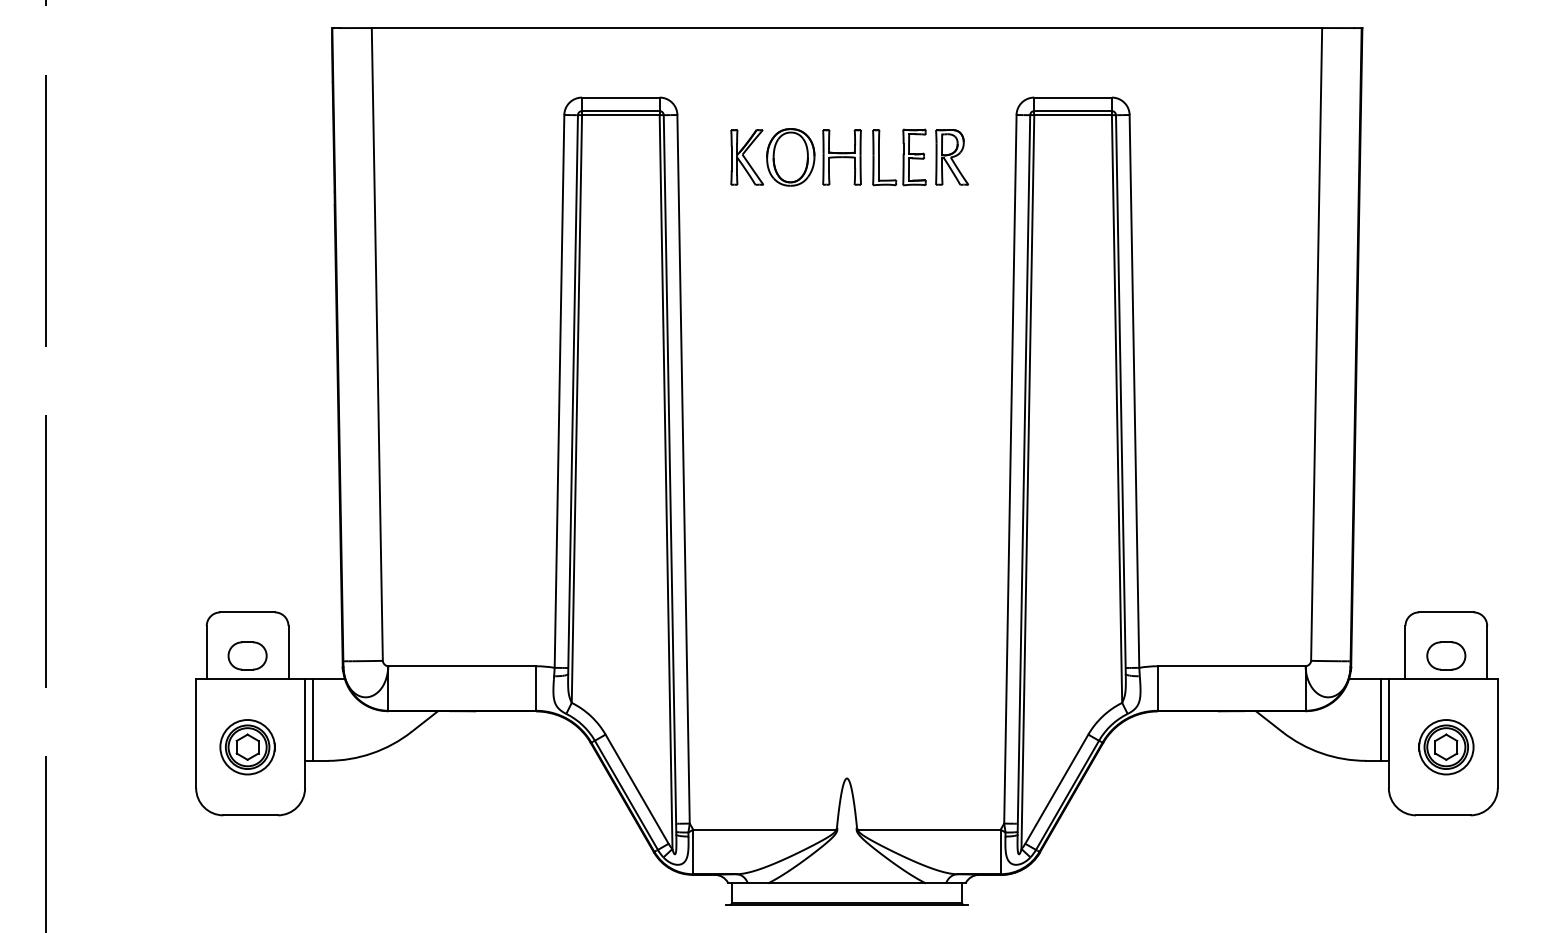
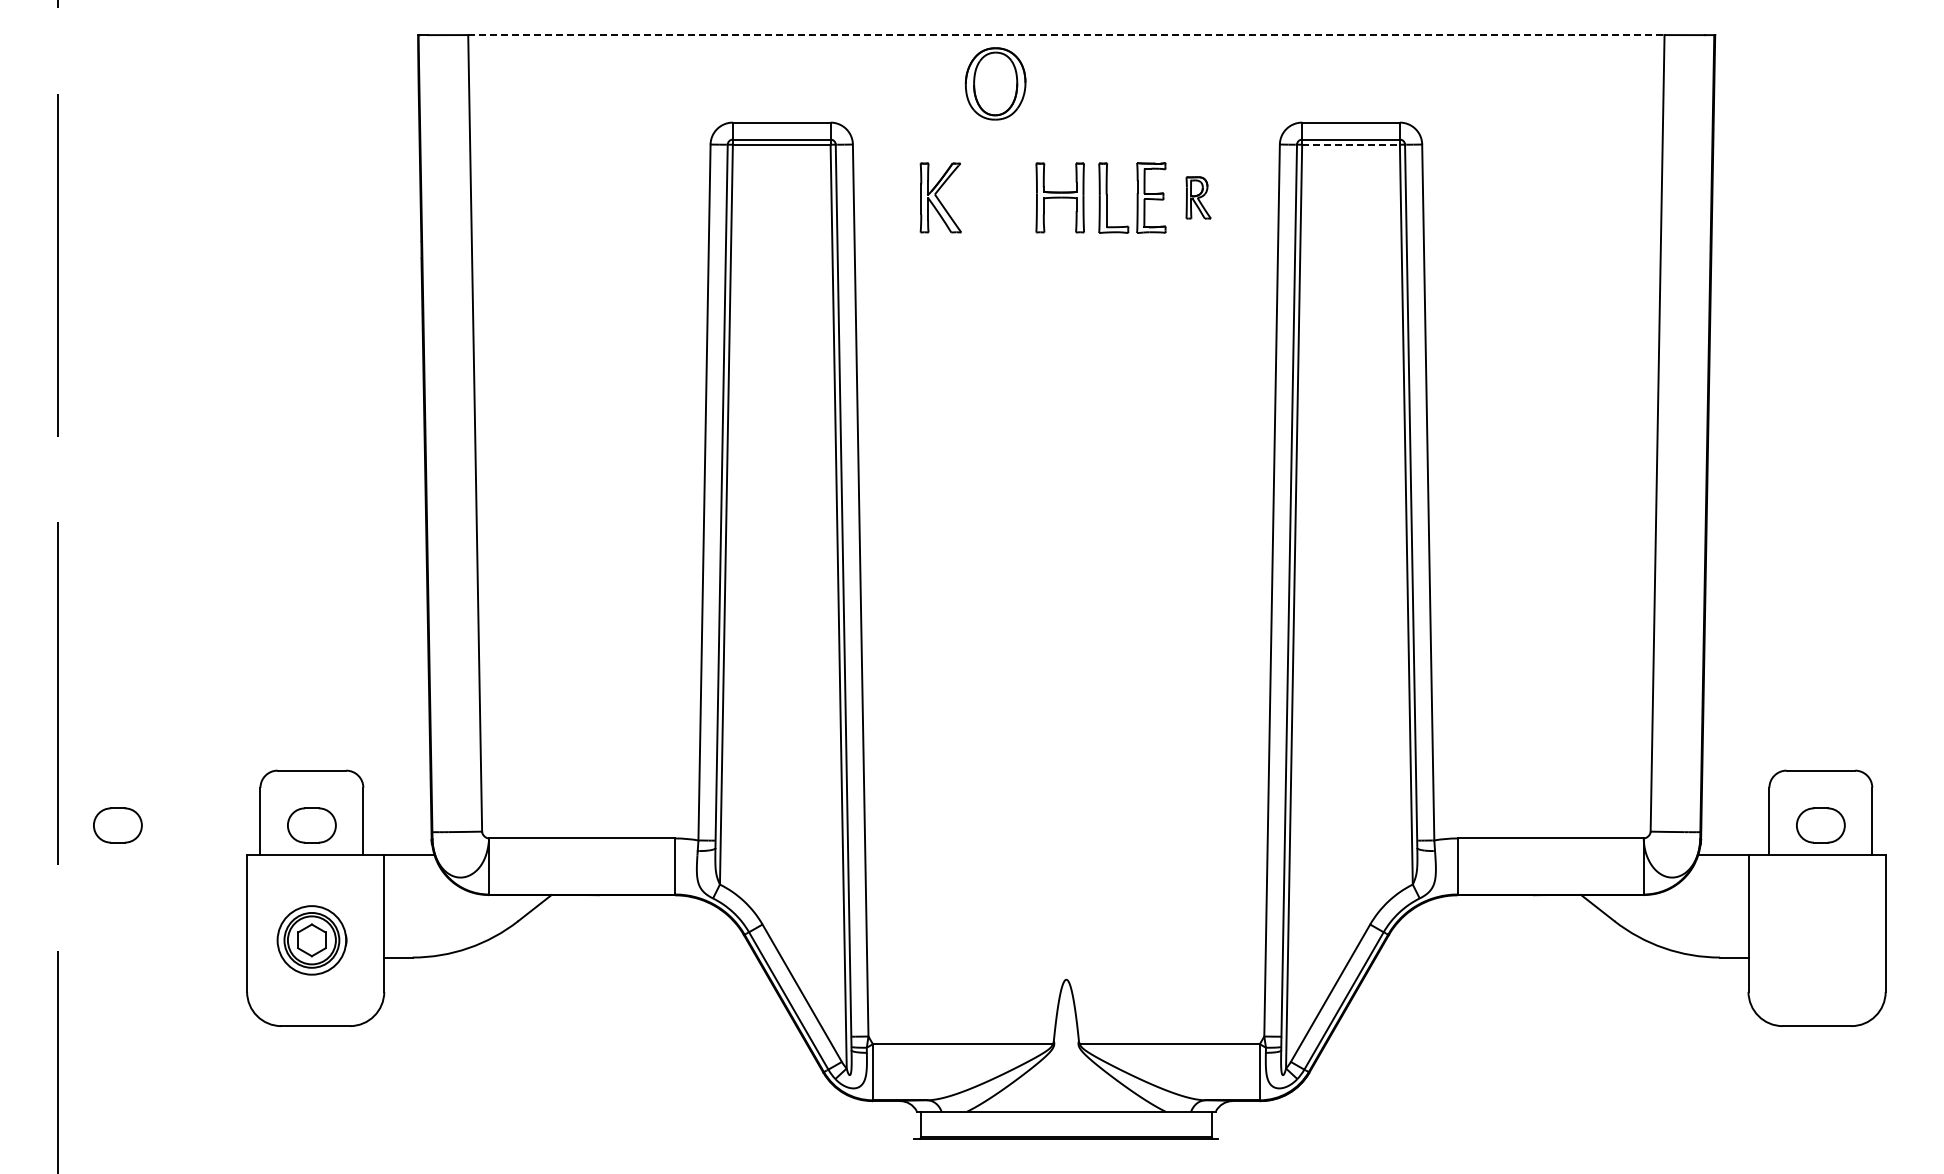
line: (847, 28) -> (1066, 35), solid -> dashed
line: (1073, 114) -> (1351, 144), solid -> dashed
part: (790, 157) -> (995, 83), moved
part: (951, 157) -> (1198, 197), size x0.6
part: (93, 655) -> (117, 825), added
line: (313, 719) -> (394, 905), removed
line: (1380, 719) -> (1738, 905), removed
part: (1446, 747) -> (1820, 940), removed

